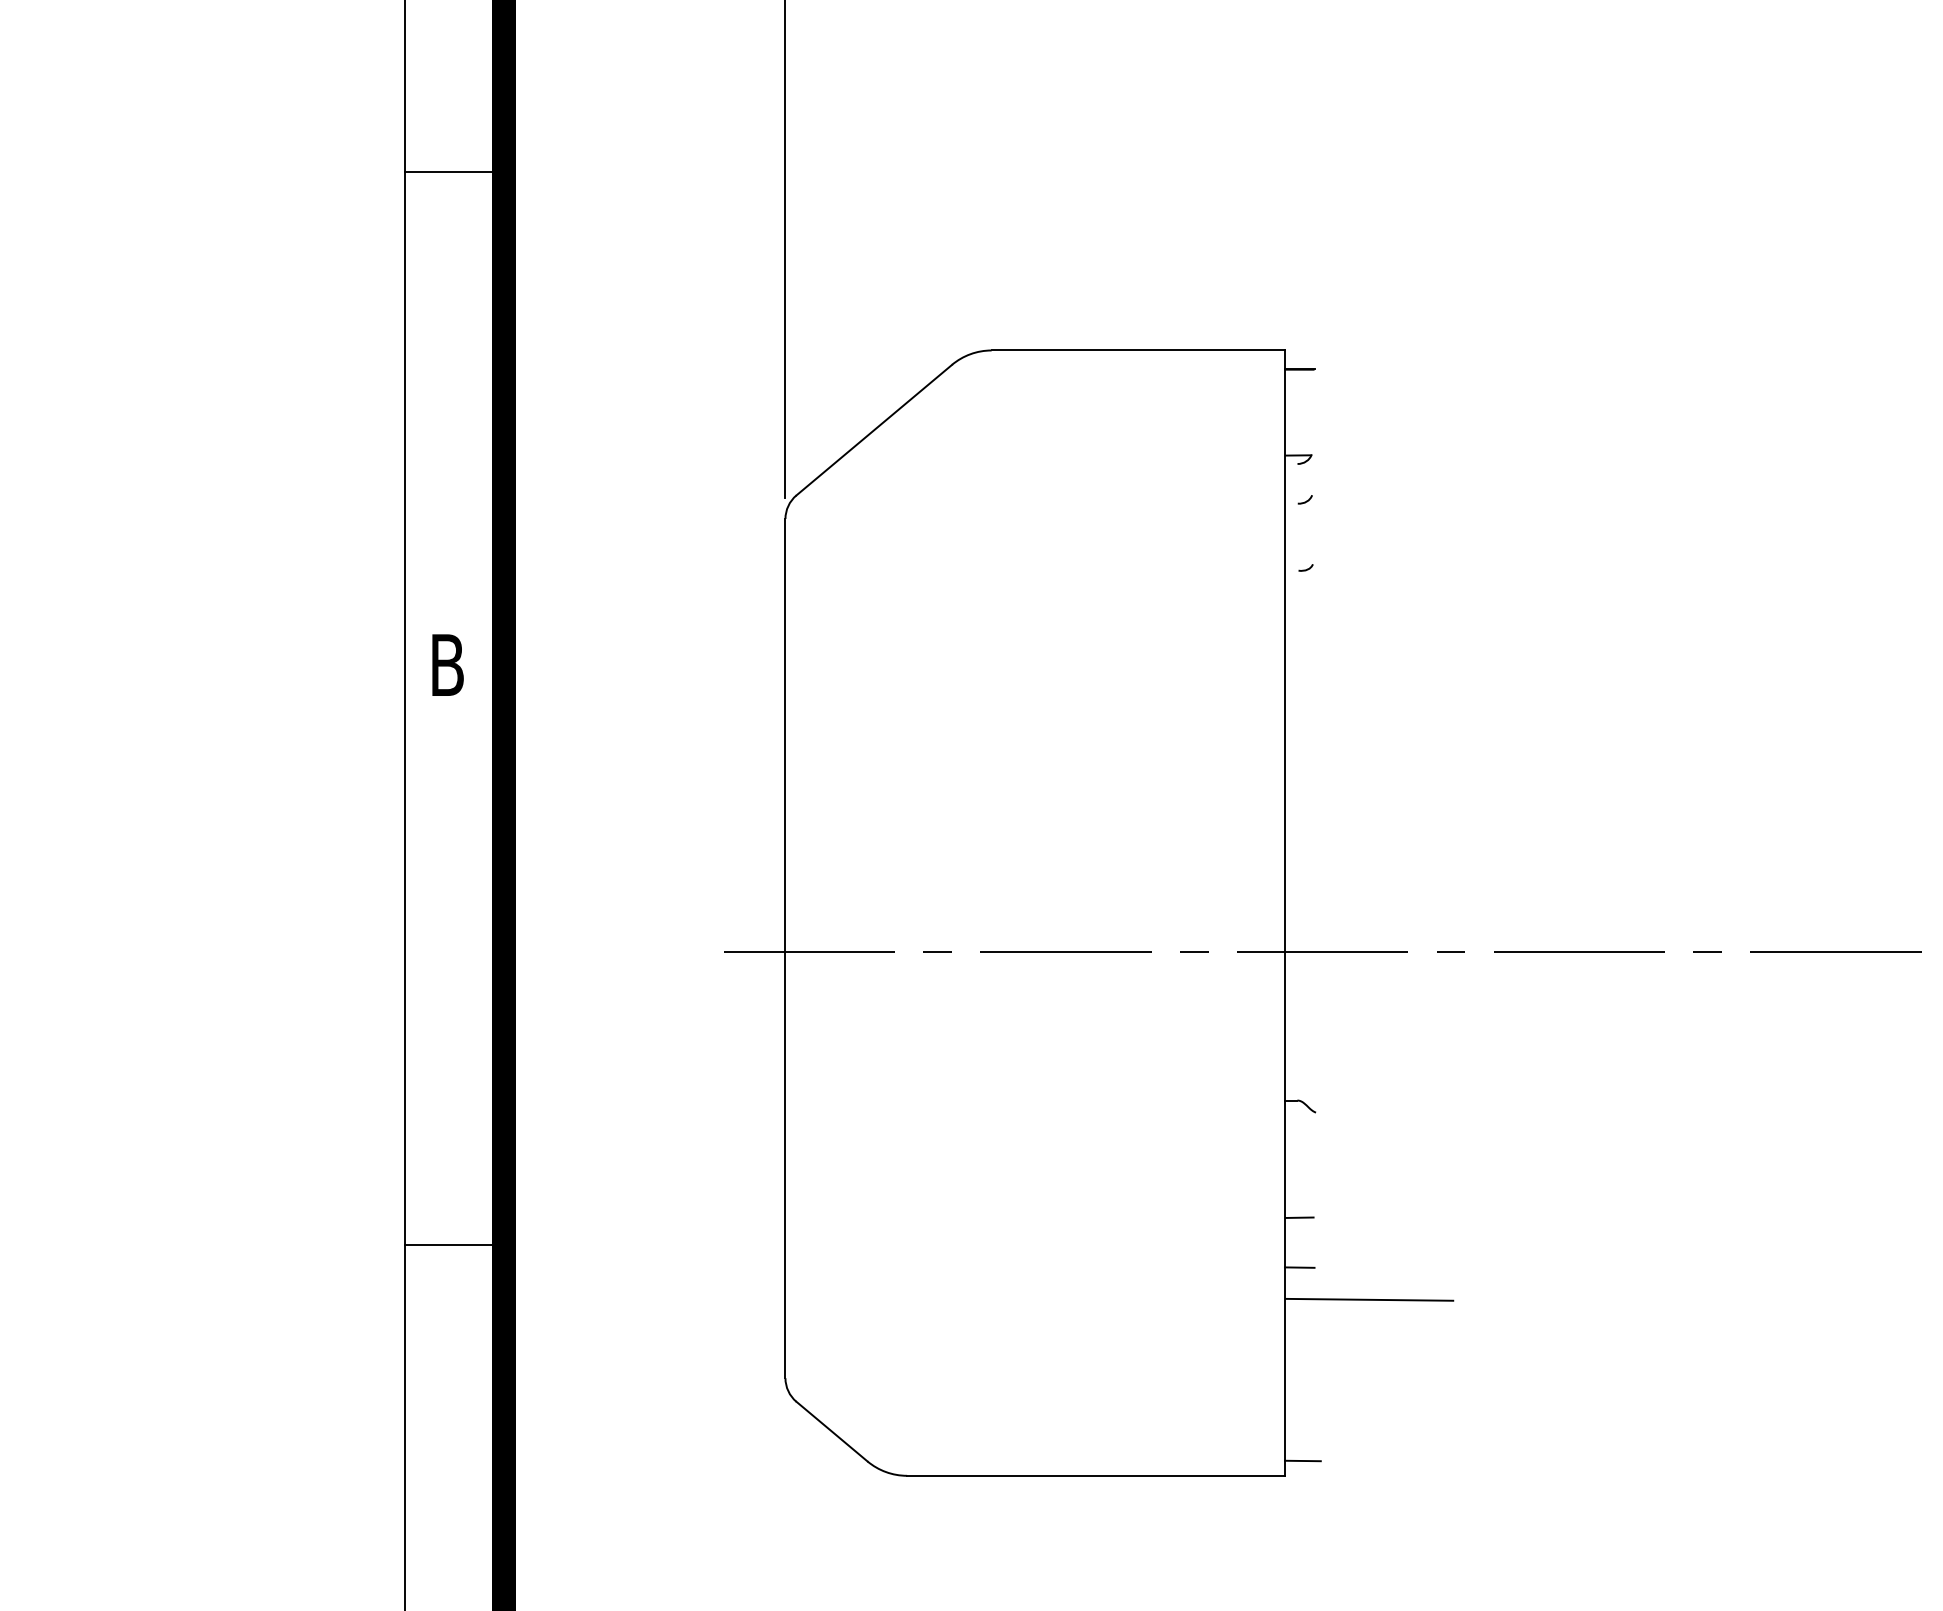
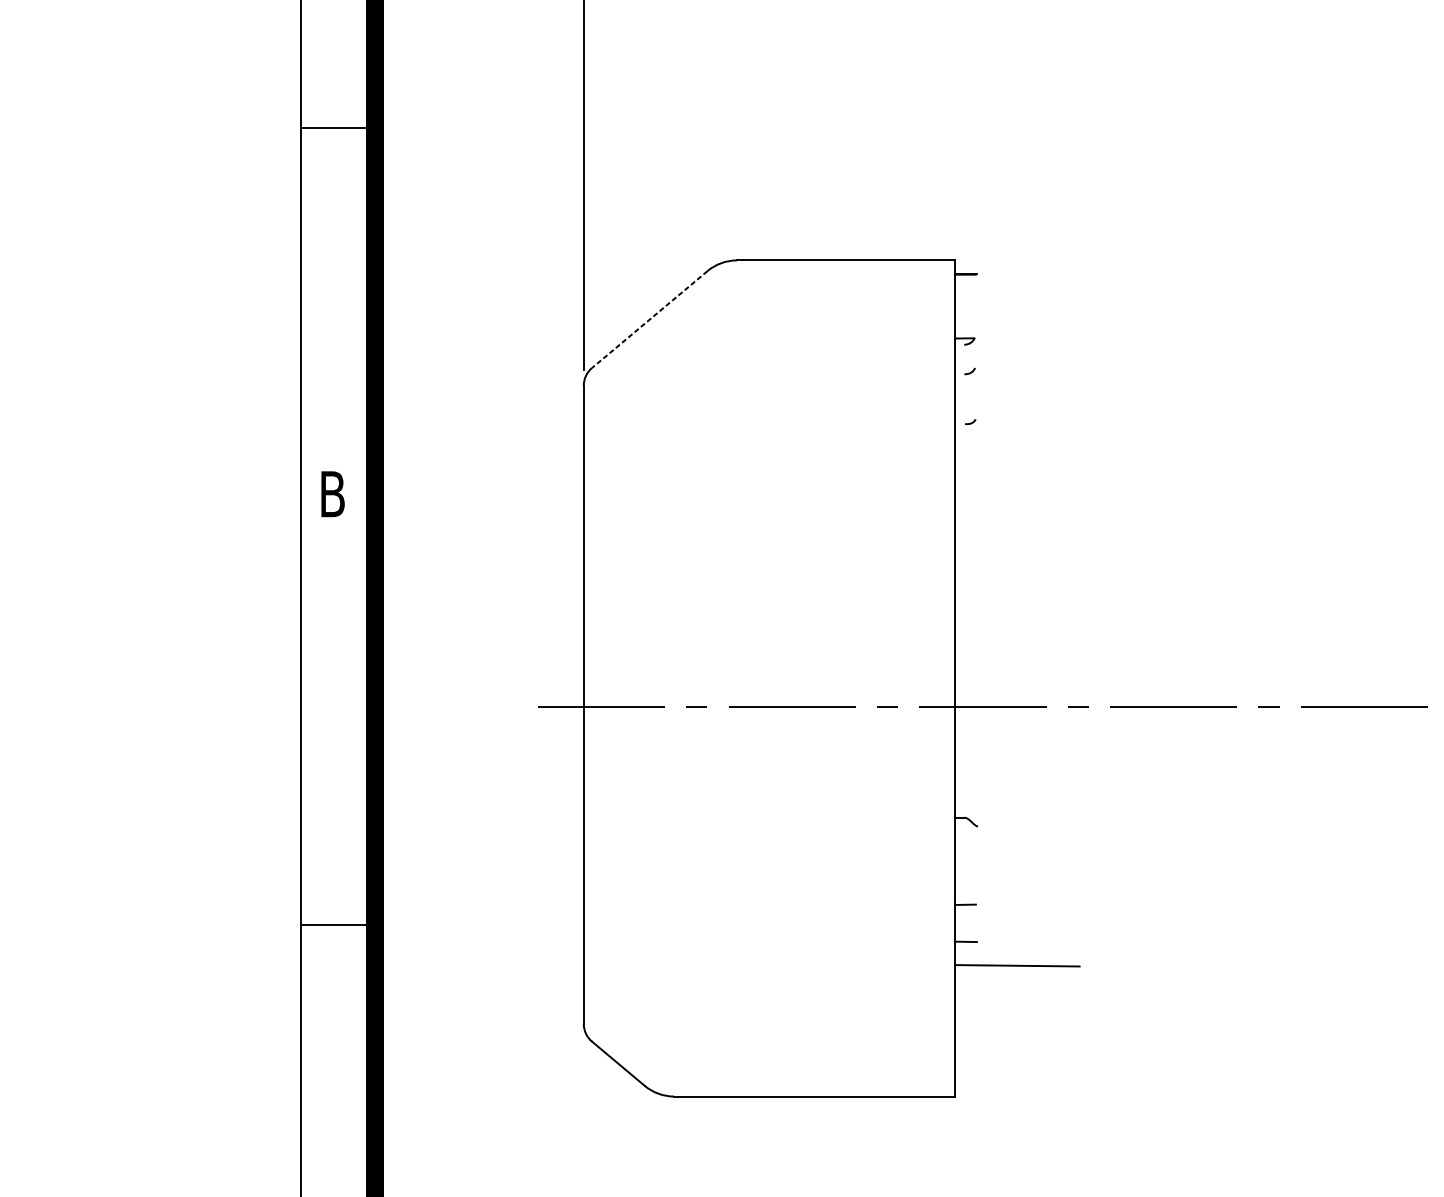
line: (873, 430) -> (649, 319), solid -> dashed
line: (1302, 1460) -> (967, 1085), removed

